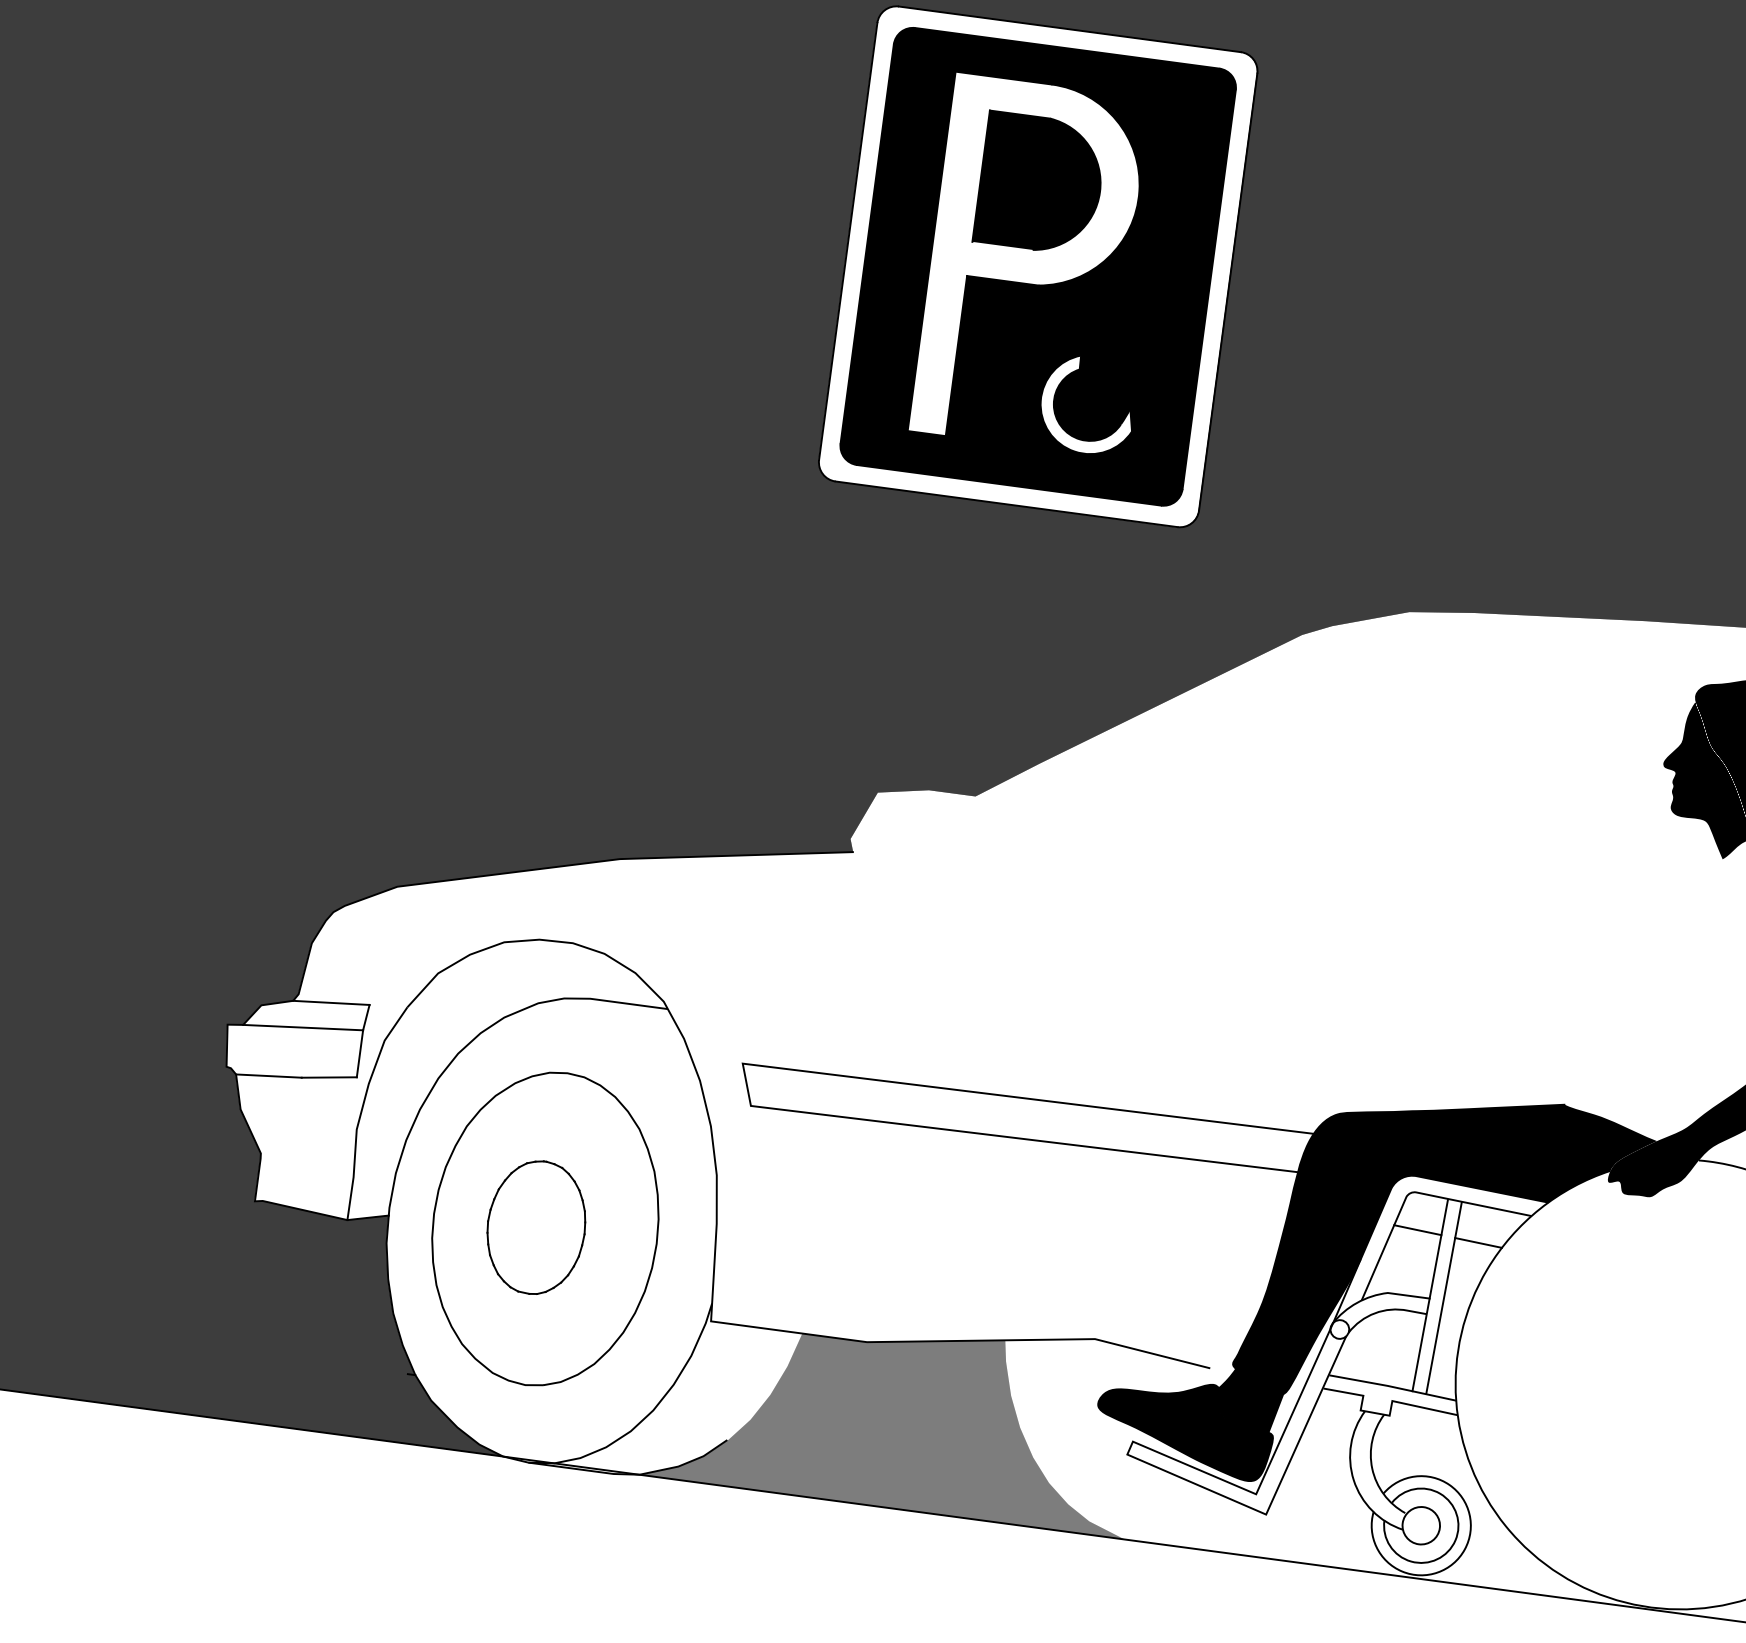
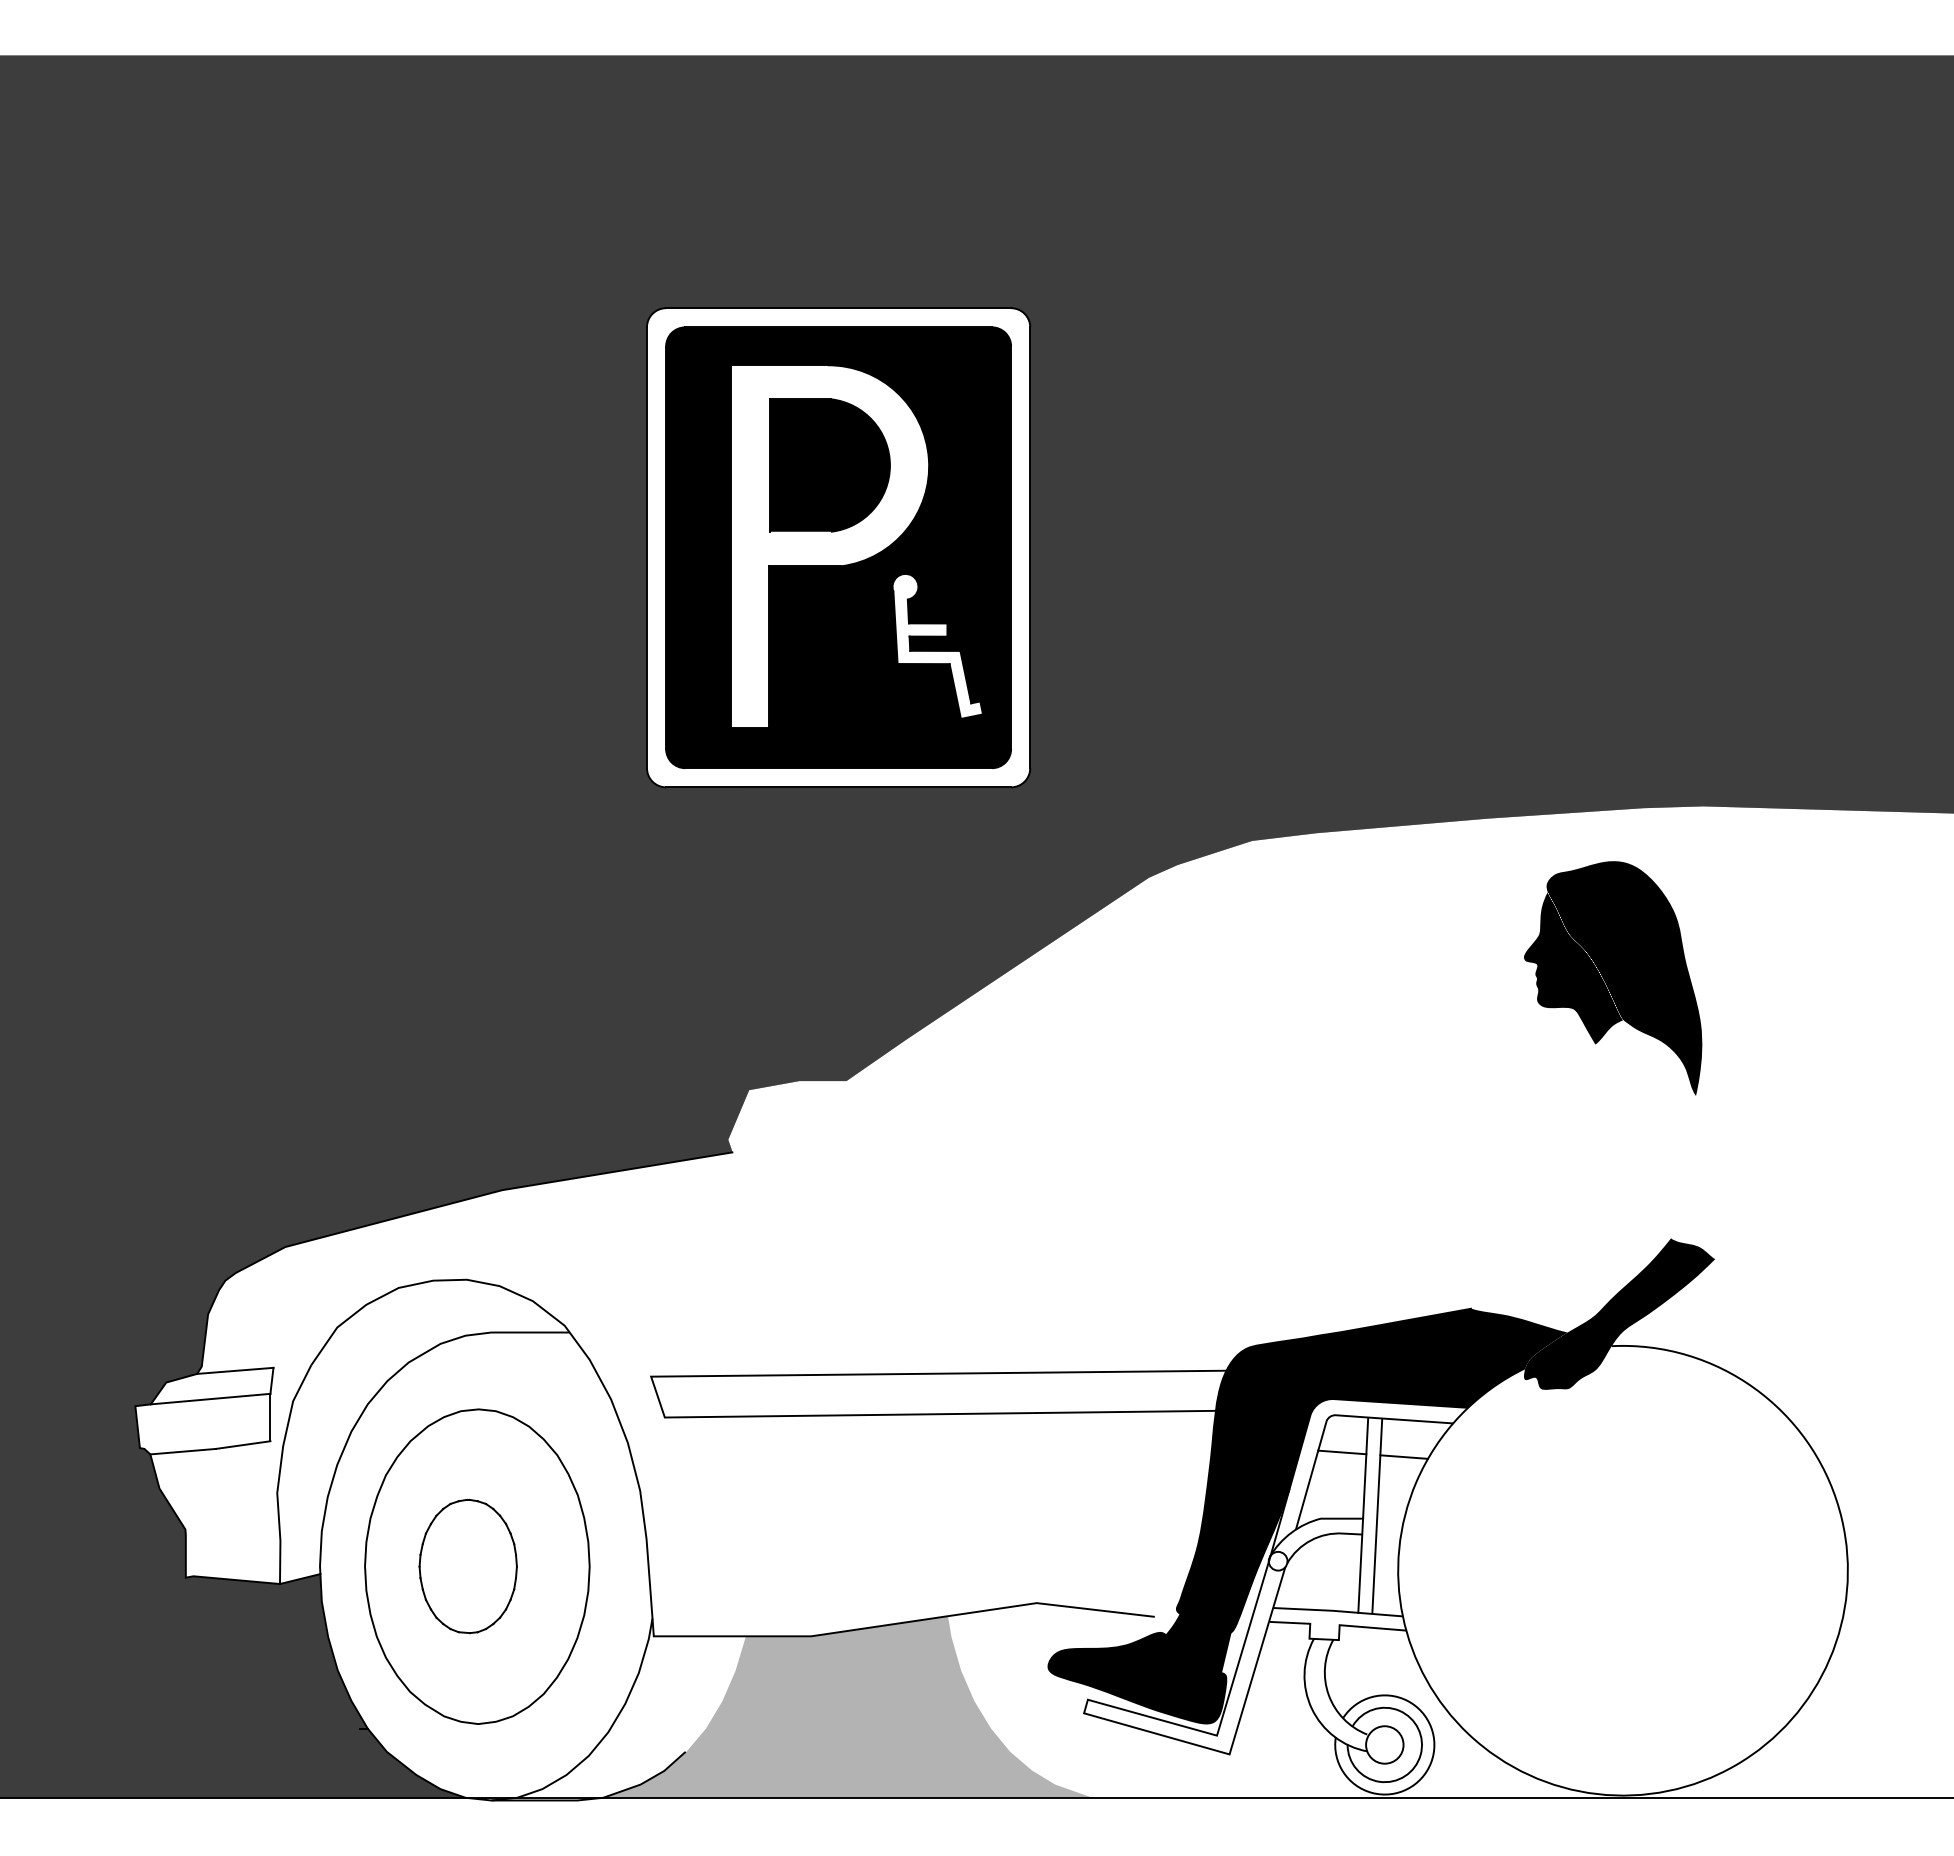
fill: (894, 1416) -> (848, 1706), removed

